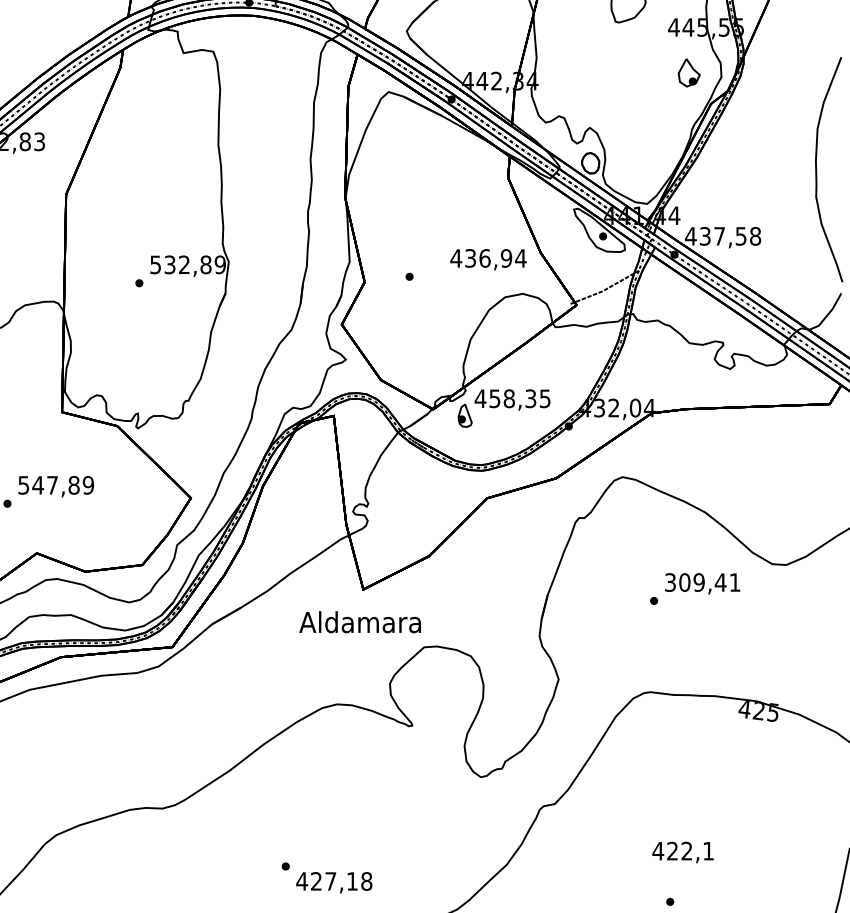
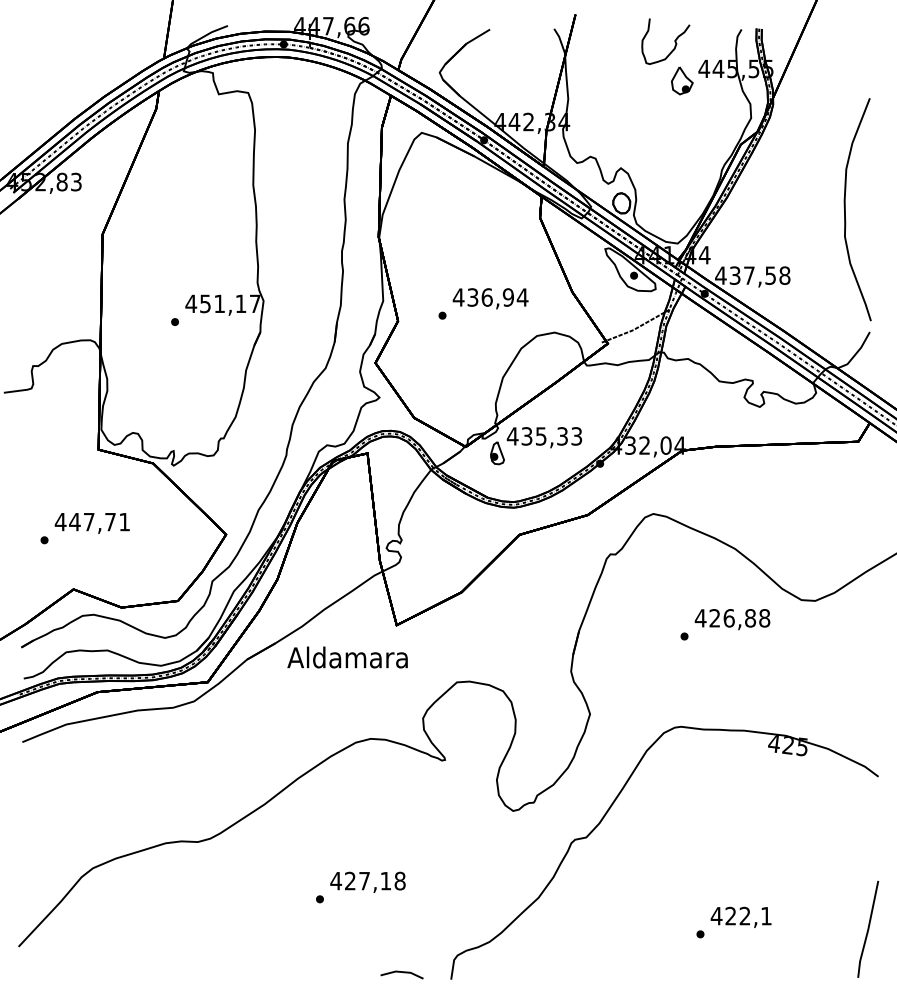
part: (689, 72) -> (682, 80), moved
text: (488, 259) -> (490, 298), moved
text: (187, 264) -> (222, 303), 532,89 -> 451,17
text: (520, 398) -> (552, 436), 458,35 -> 435,33
text: (55, 484) -> (92, 521), 547,89 -> 447,71
text: (702, 582) -> (732, 618), 309,41 -> 426,88
text: (360, 622) -> (347, 657), moved
text: (682, 851) -> (740, 916), moved
text: (333, 881) -> (367, 881), moved

